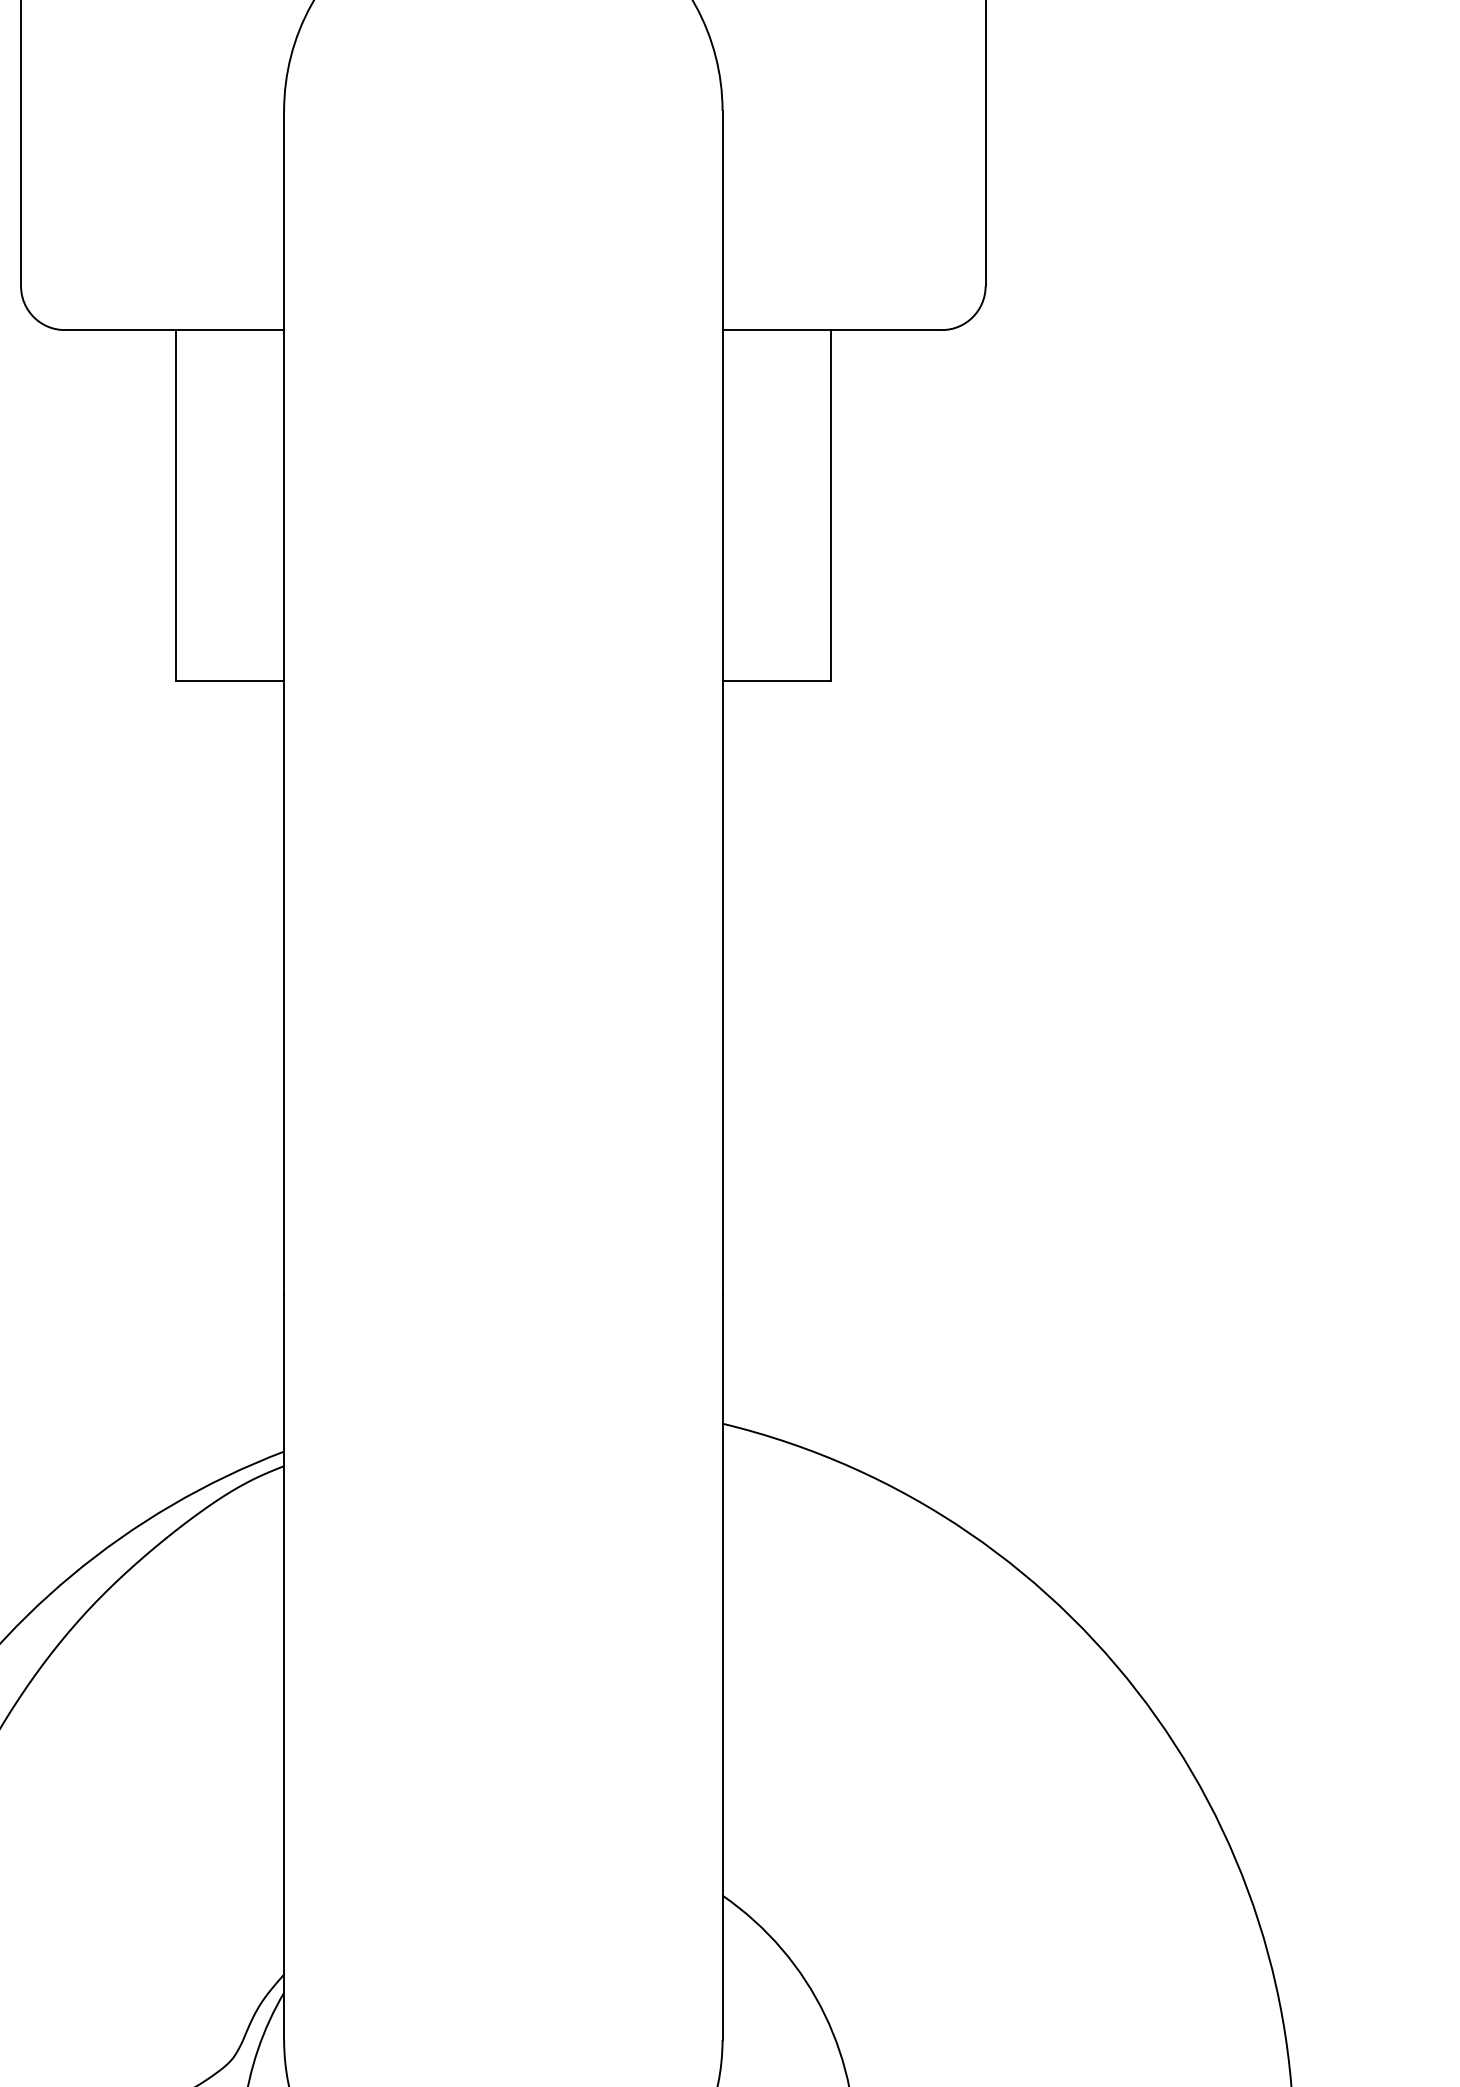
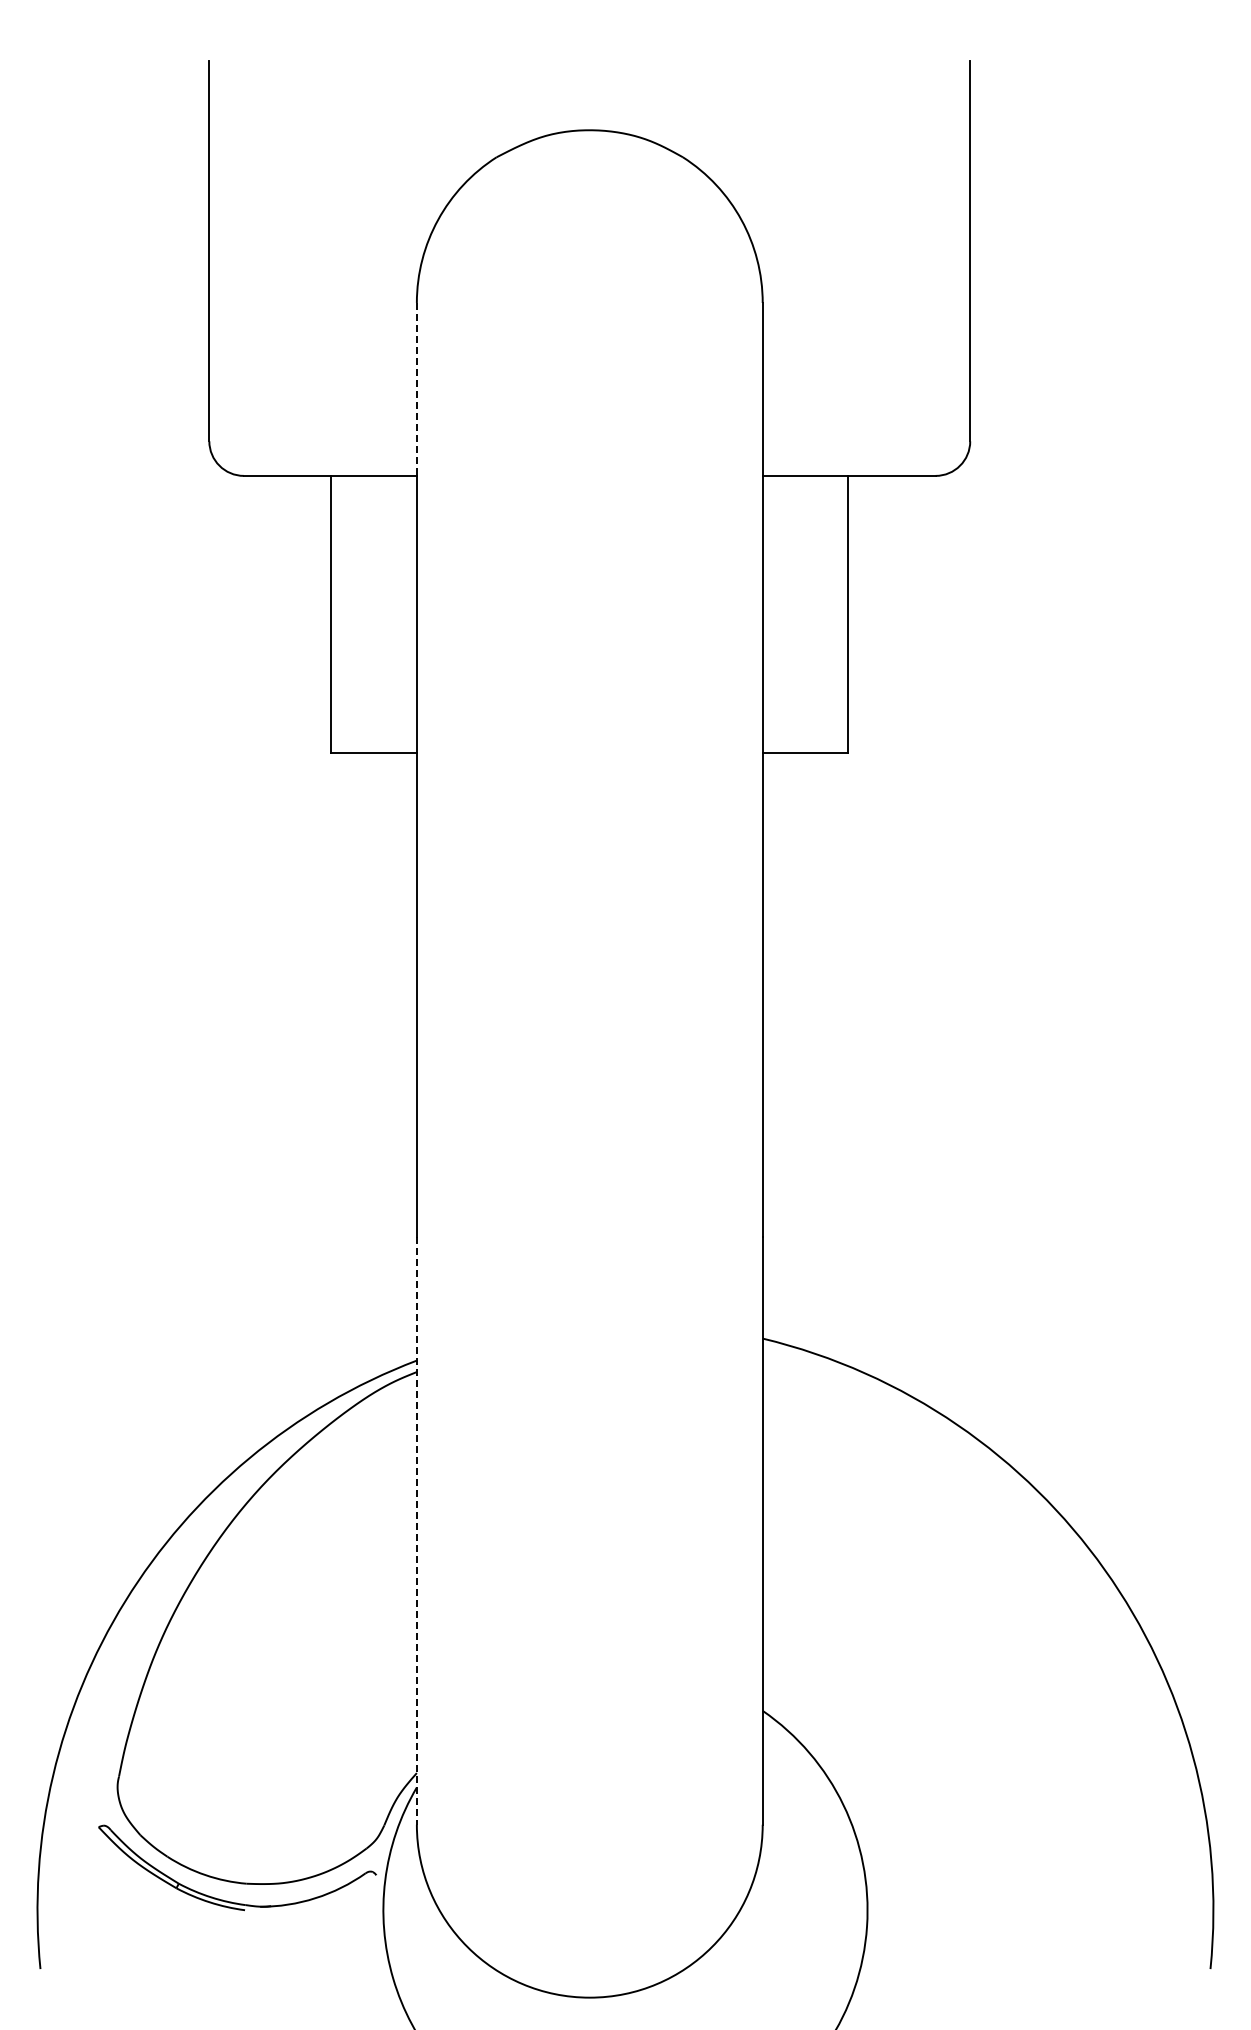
line: (283, 220) -> (416, 389), solid -> dashed
line: (283, 1666) -> (416, 1530), solid -> dashed

